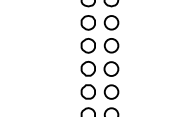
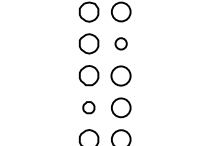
part: (111, 45) -> (121, 43), size x0.6
part: (87, 91) -> (87, 107), size x0.6

